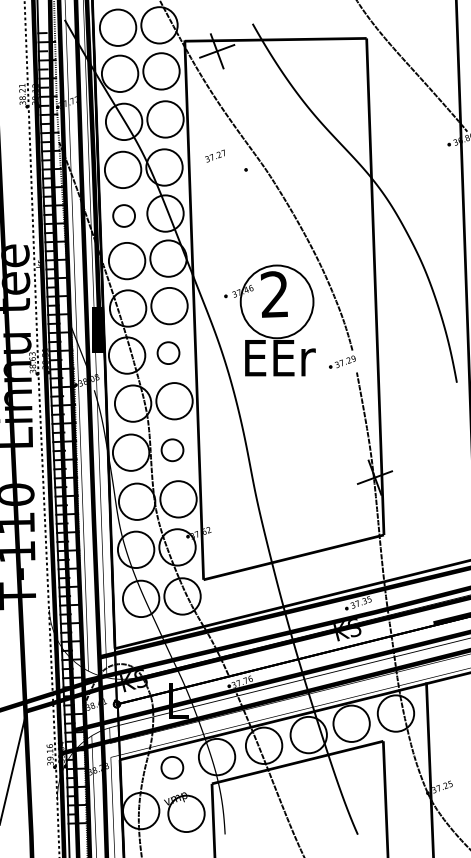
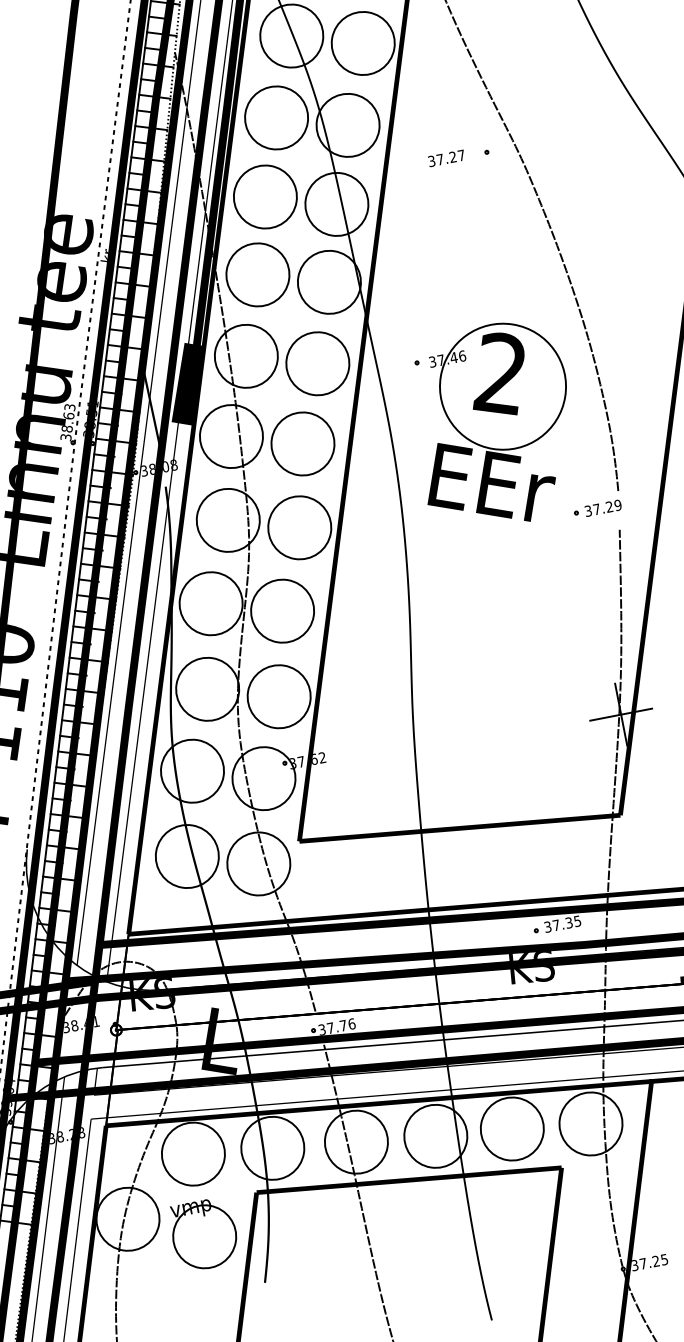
text: (214, 155) -> (444, 157), moved
circle: (123, 215) -> (264, 195), size x1.67
circle: (168, 352) -> (303, 442), size x1.67
circle: (172, 450) -> (282, 611), size x1.67
circle: (172, 767) -> (193, 1153), size x1.67

